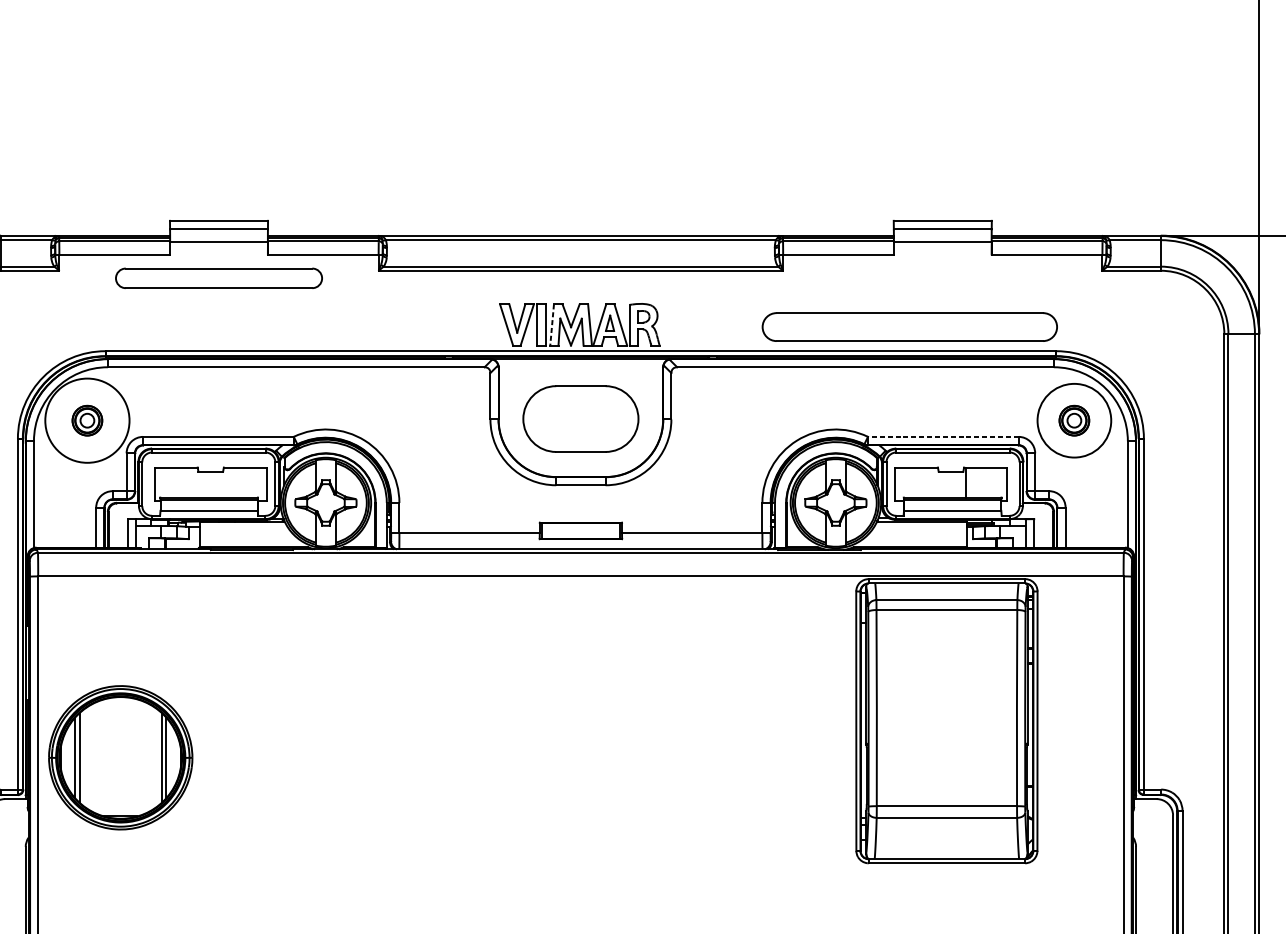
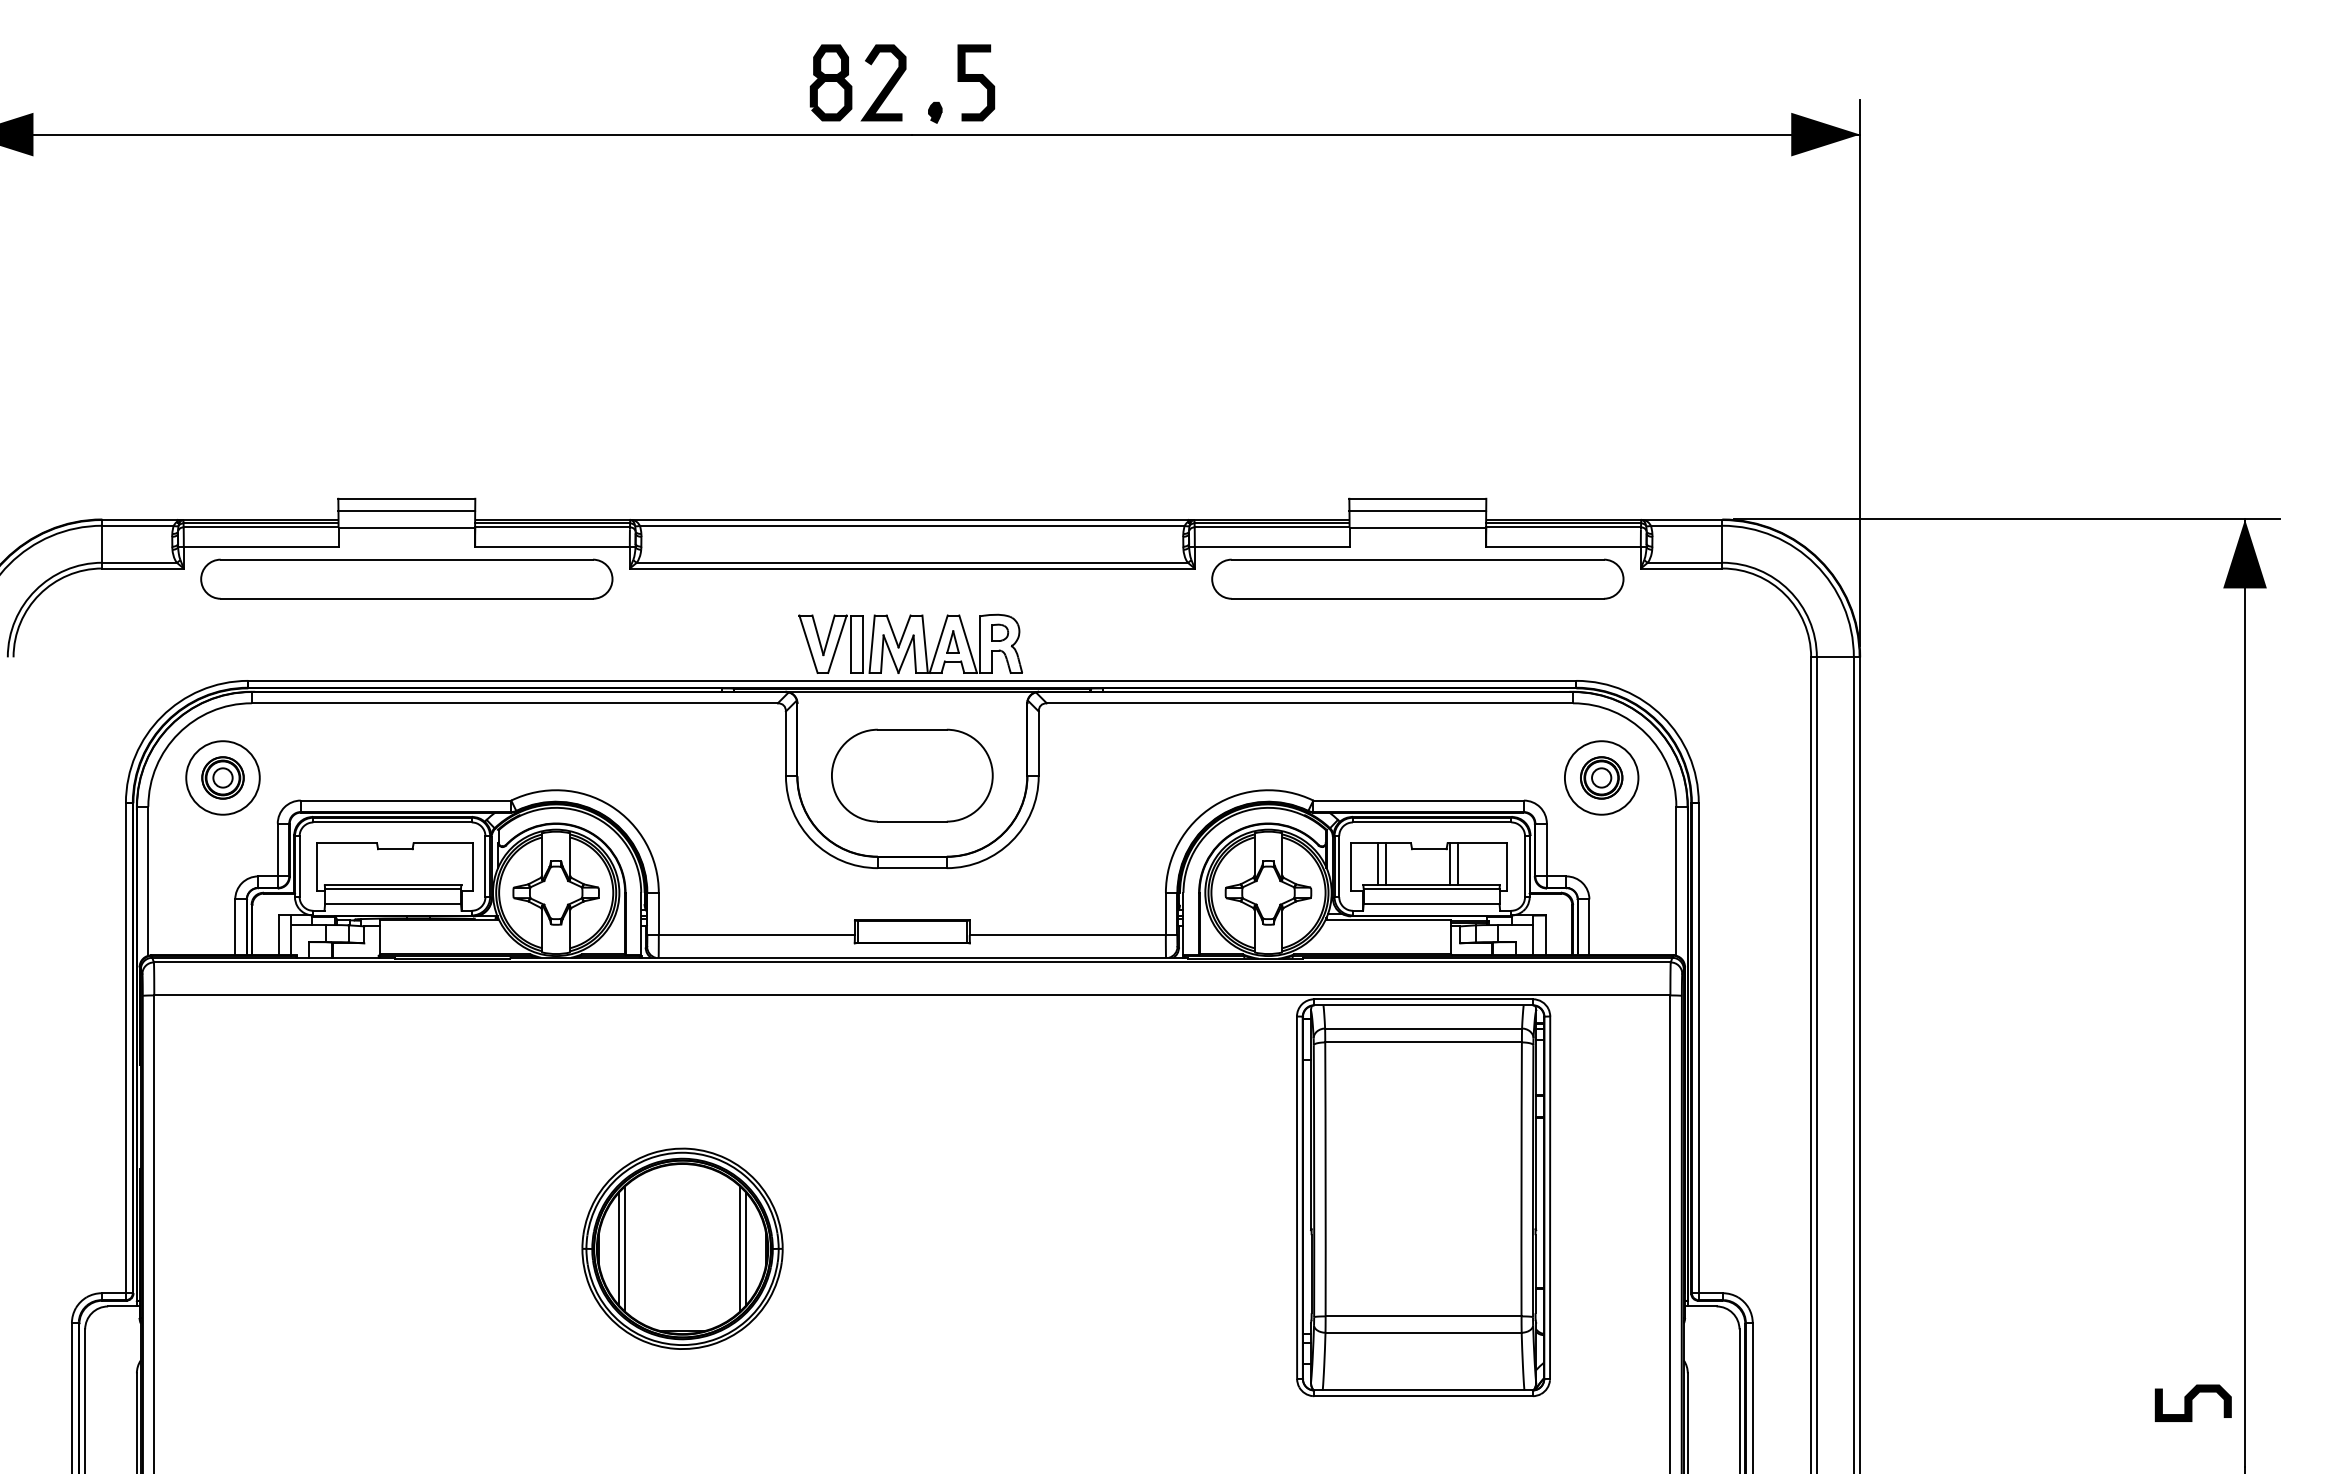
part: (218, 277) -> (406, 578), size x1.43
line: (552, 325) -> (872, 644), dashed -> solid
part: (909, 326) -> (1417, 578), moved
circle: (87, 420) -> (222, 777), size x0.62
circle: (1074, 420) -> (1601, 777), size x0.71
line: (943, 436) -> (1418, 800), dashed -> solid
line: (913, 482) -> (1377, 864), added
line: (920, 482) -> (1386, 864), added
line: (971, 482) -> (1458, 864), added
part: (120, 757) -> (682, 1248), moved

